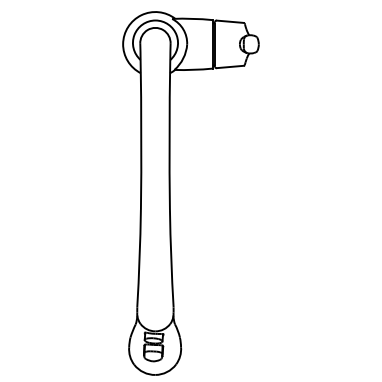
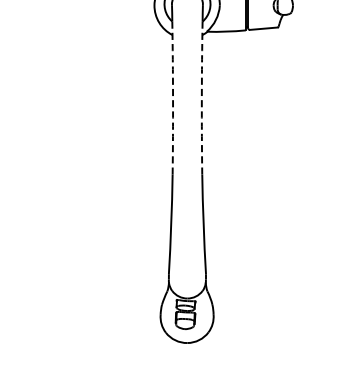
arc: (141, 134) -> (173, 97), solid -> dashed
arc: (169, 134) -> (201, 97), solid -> dashed

